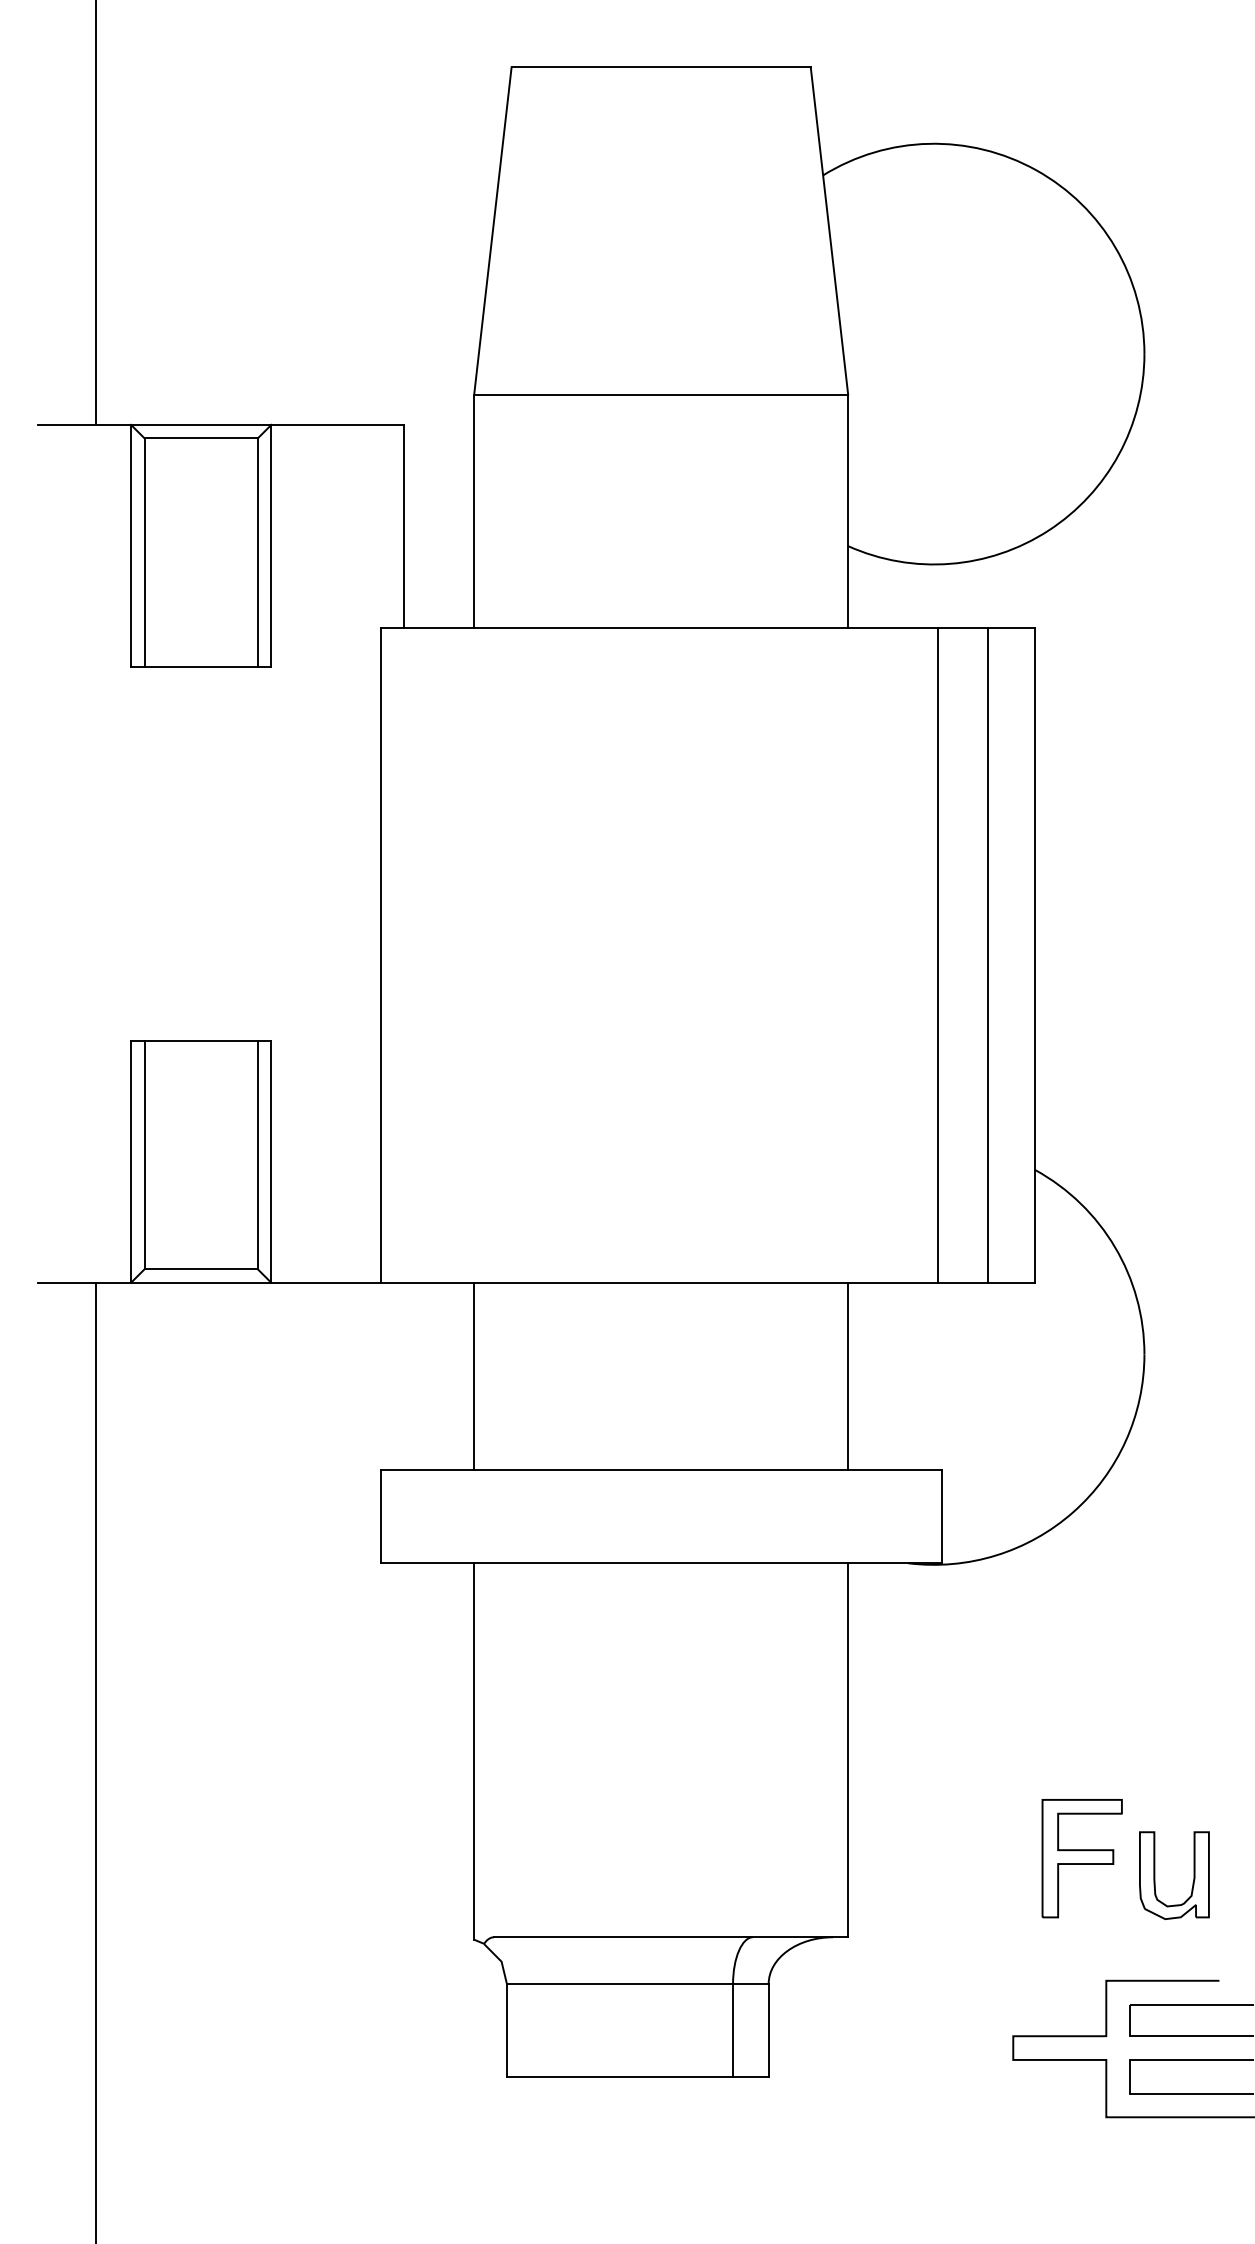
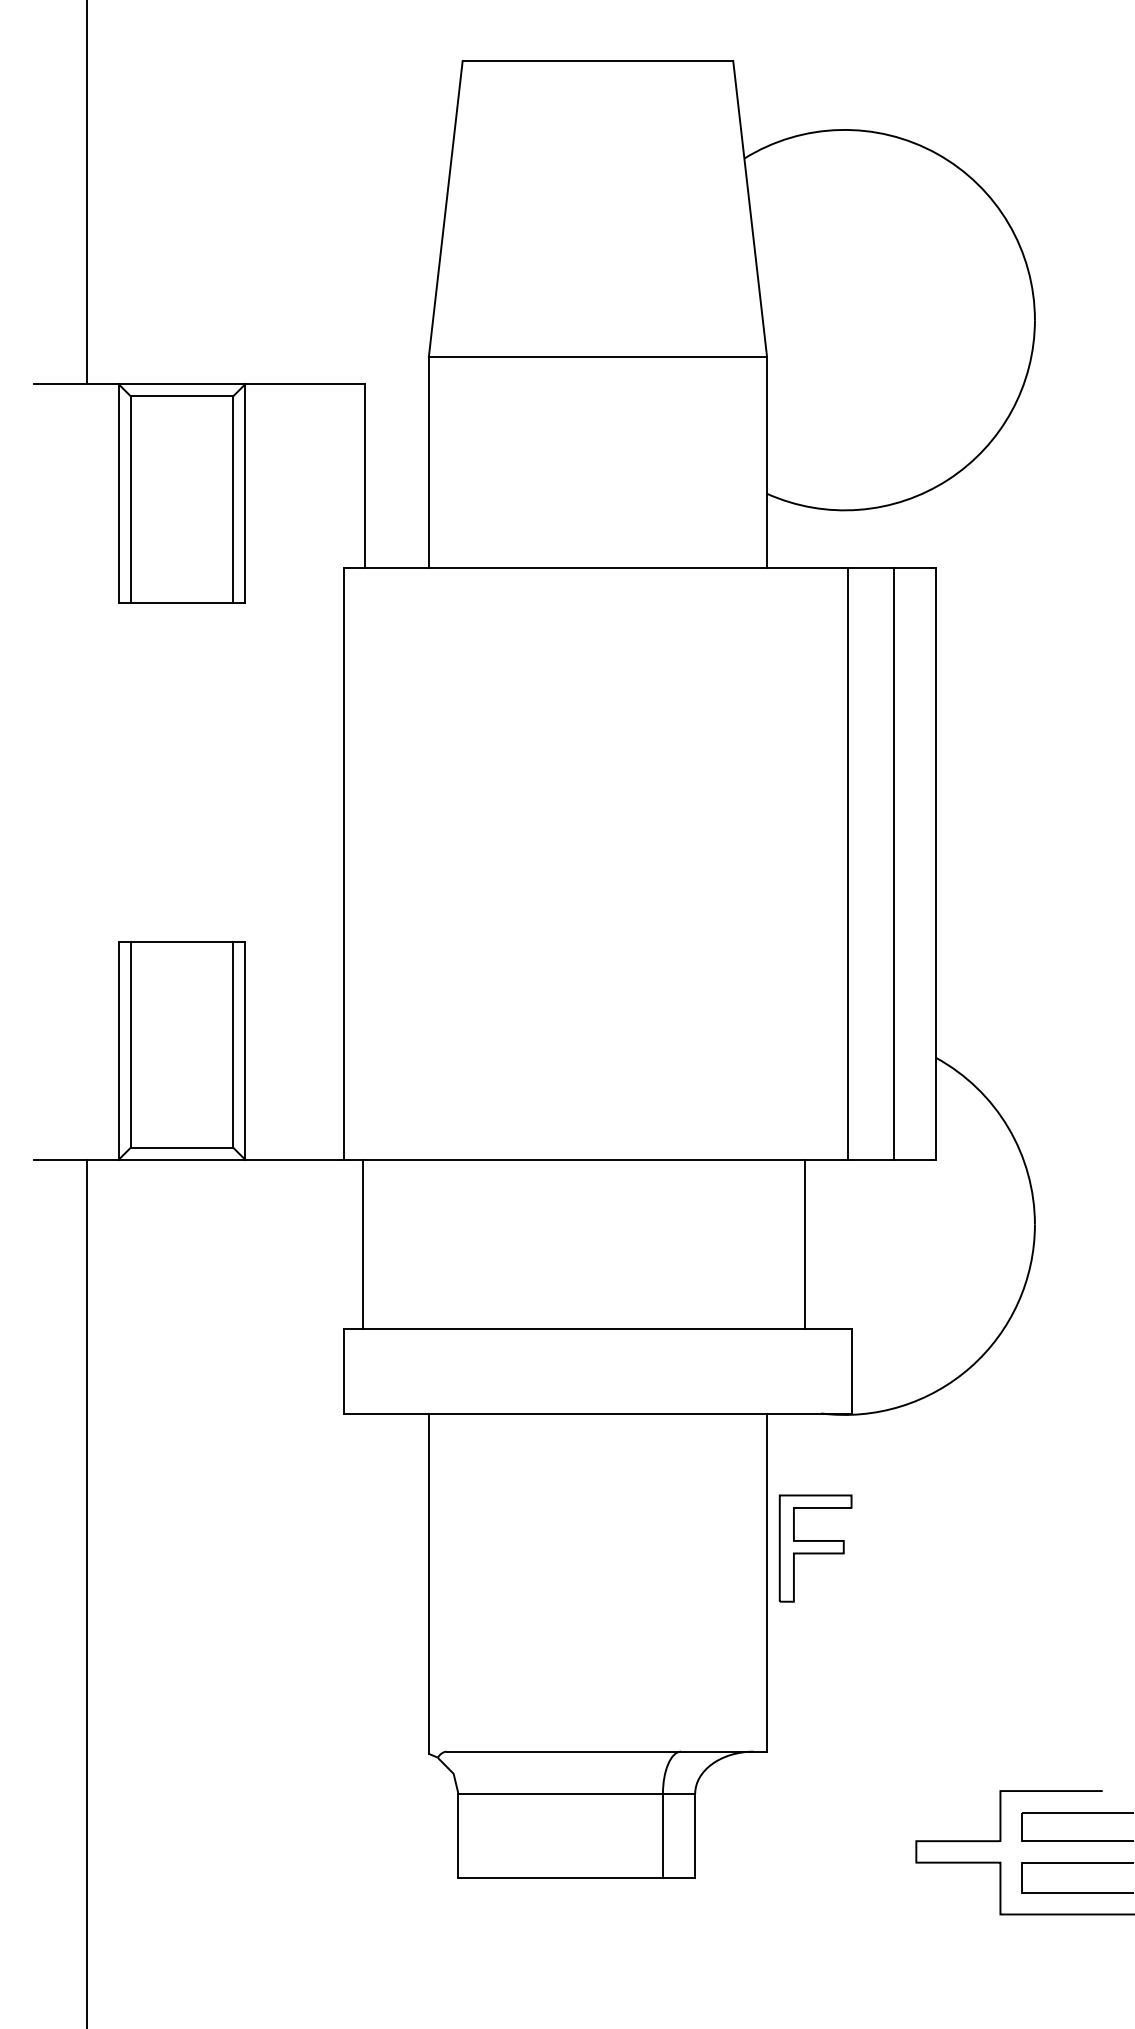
line: (473, 1375) -> (362, 1243), moved
line: (848, 1375) -> (805, 1243), moved
part: (1082, 1858) -> (815, 1548), moved
part: (1192, 1880) -> (1078, 1700), removed

